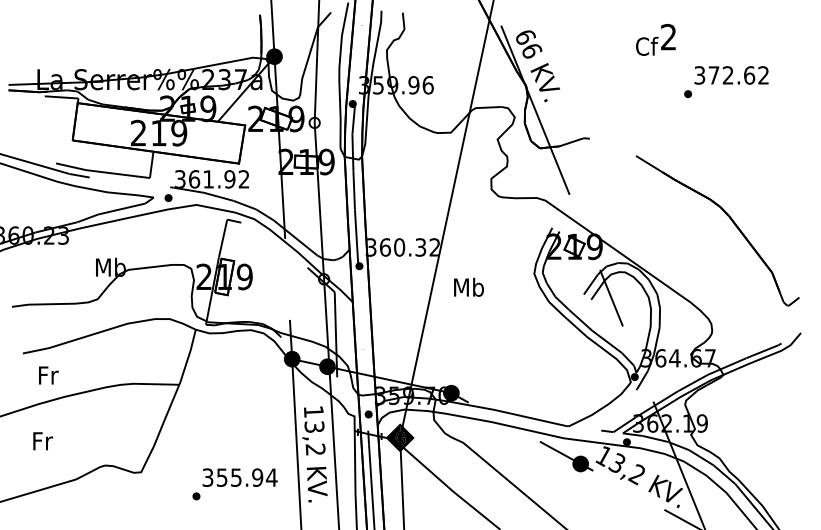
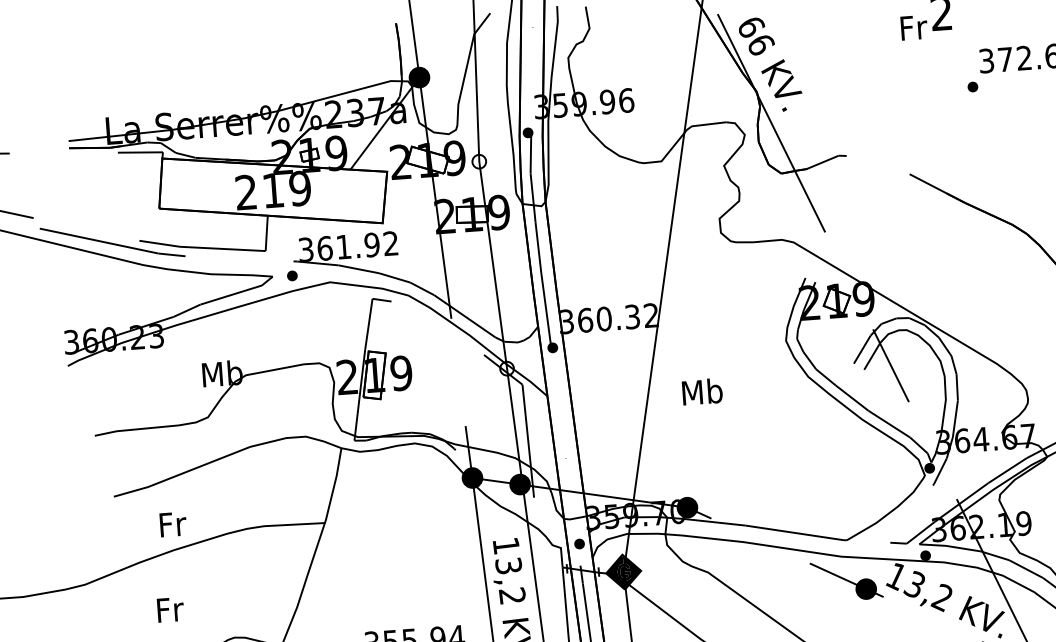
text: (647, 45) -> (914, 26), Cf -> Fr
text: (468, 286) -> (701, 390), moved
text: (48, 375) -> (172, 524), moved
text: (43, 441) -> (171, 610), moved

